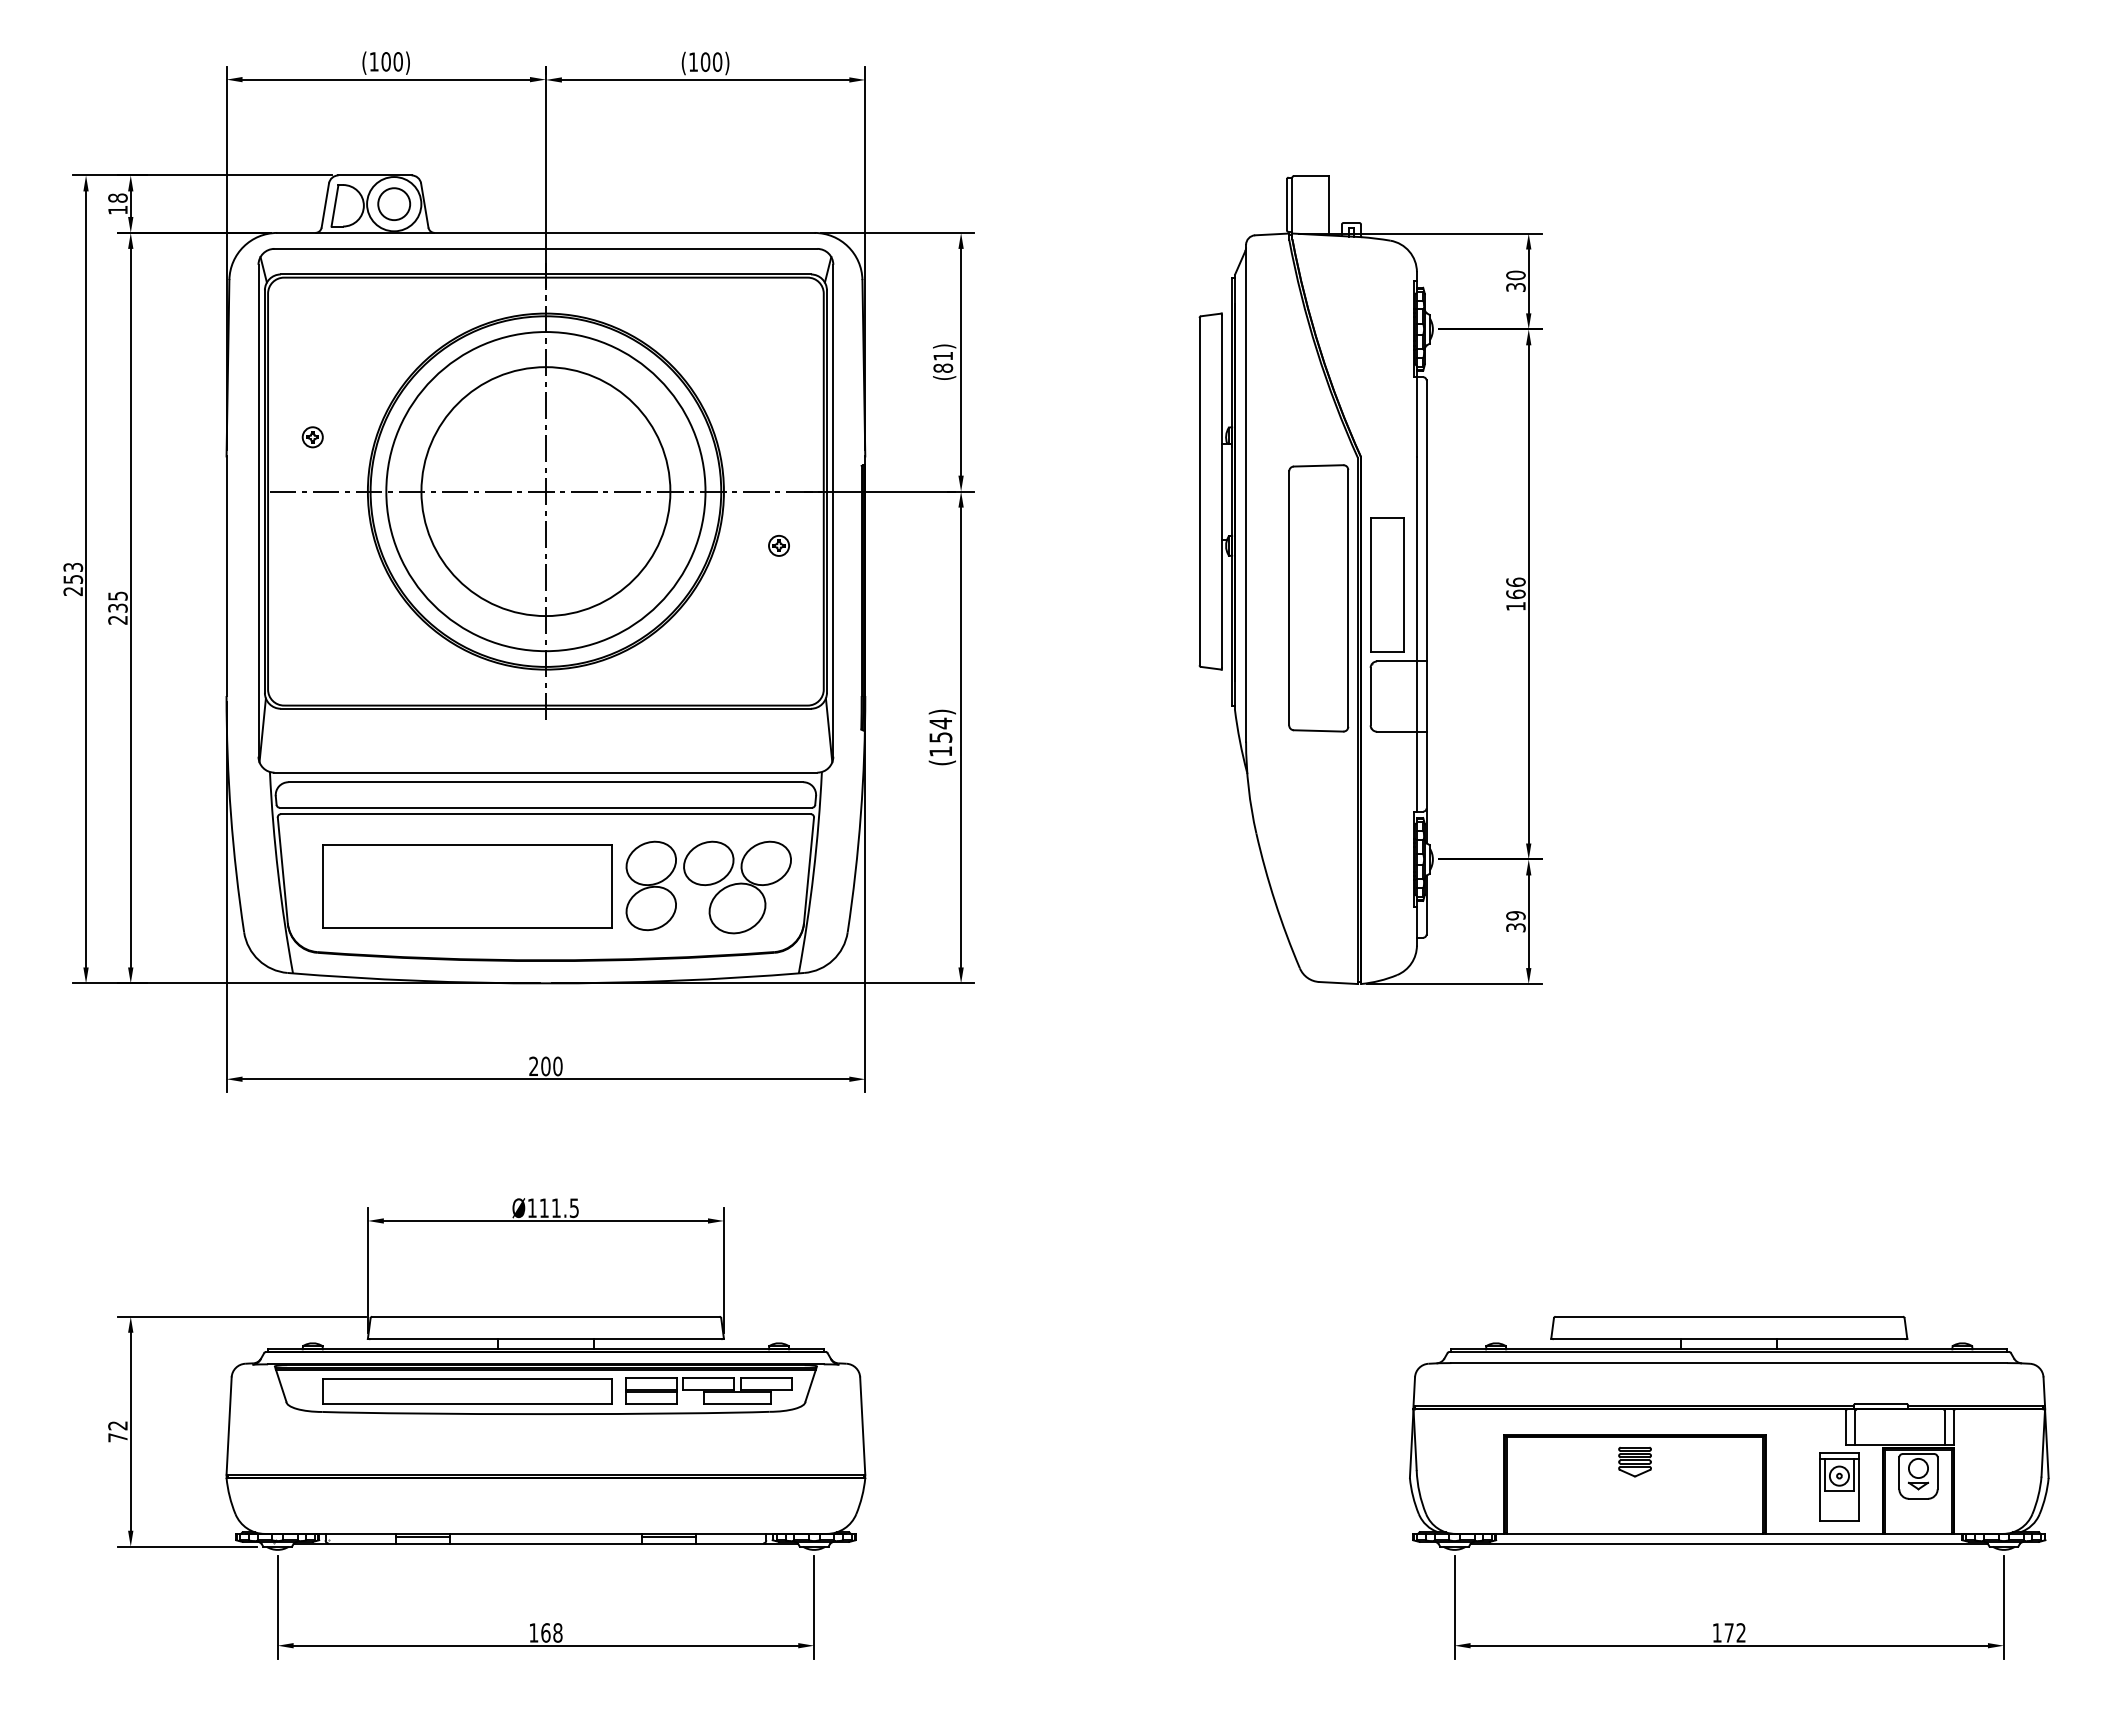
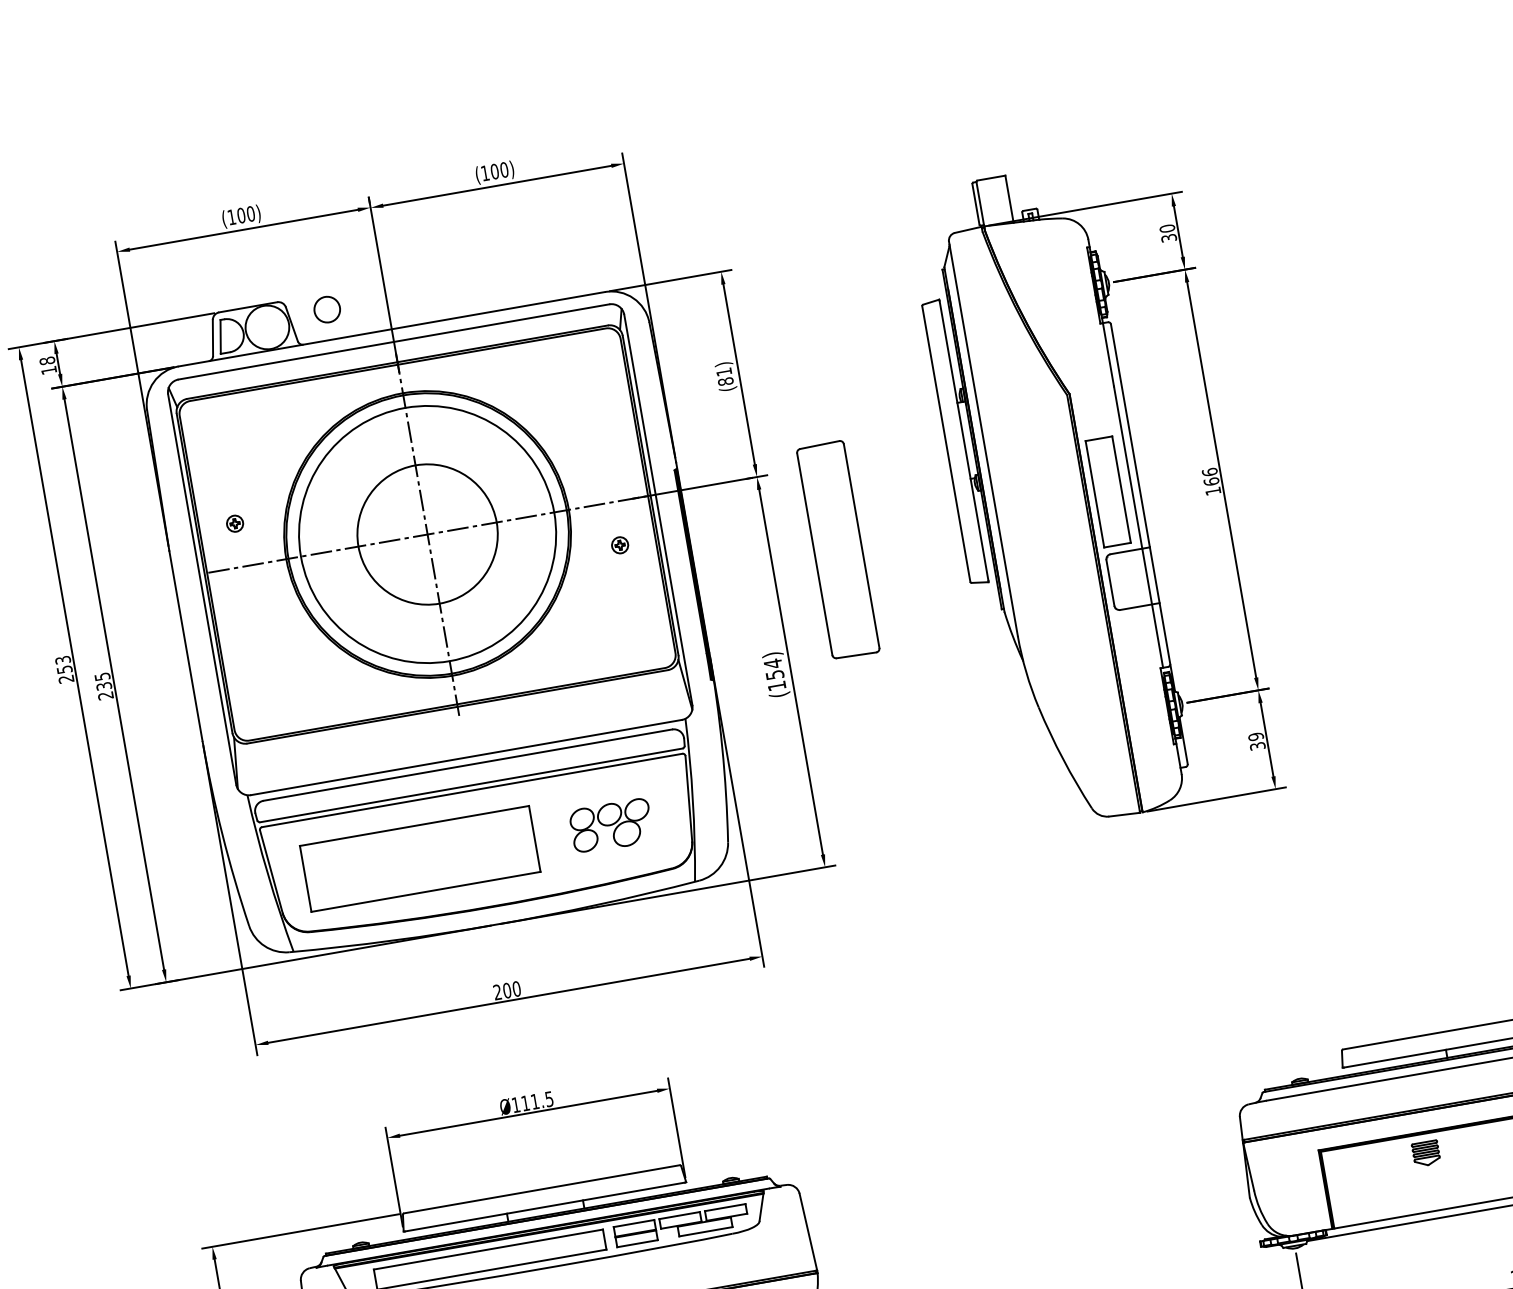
circle: (394, 203) -> (327, 309), moved
circle: (545, 491) -> (427, 534), size x0.7
part: (1318, 598) -> (838, 550), moved
part: (708, 887) -> (611, 826), size x0.6

